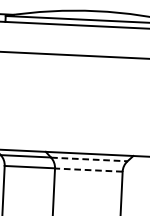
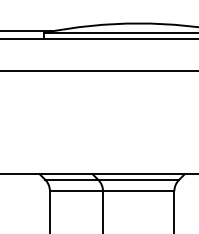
line: (90, 159) -> (139, 179), dashed -> solid
line: (88, 170) -> (138, 191), dashed -> solid

